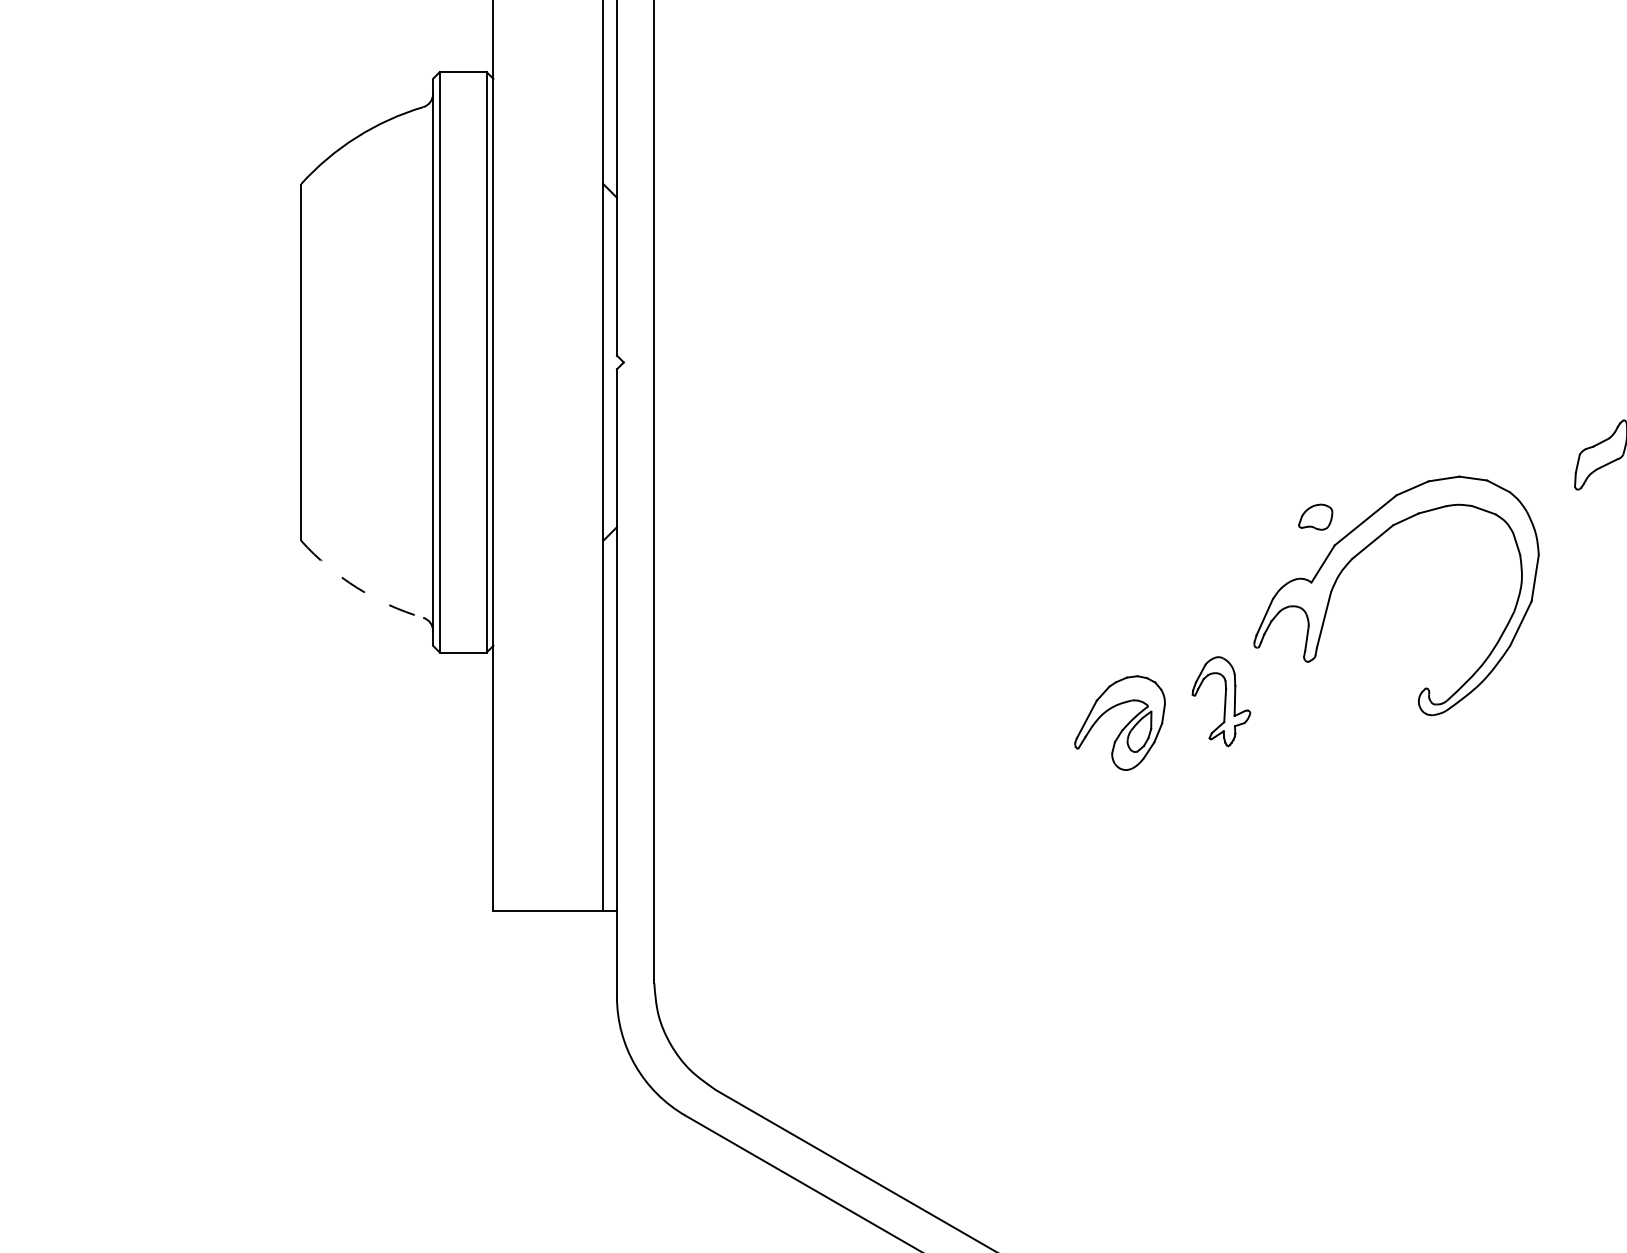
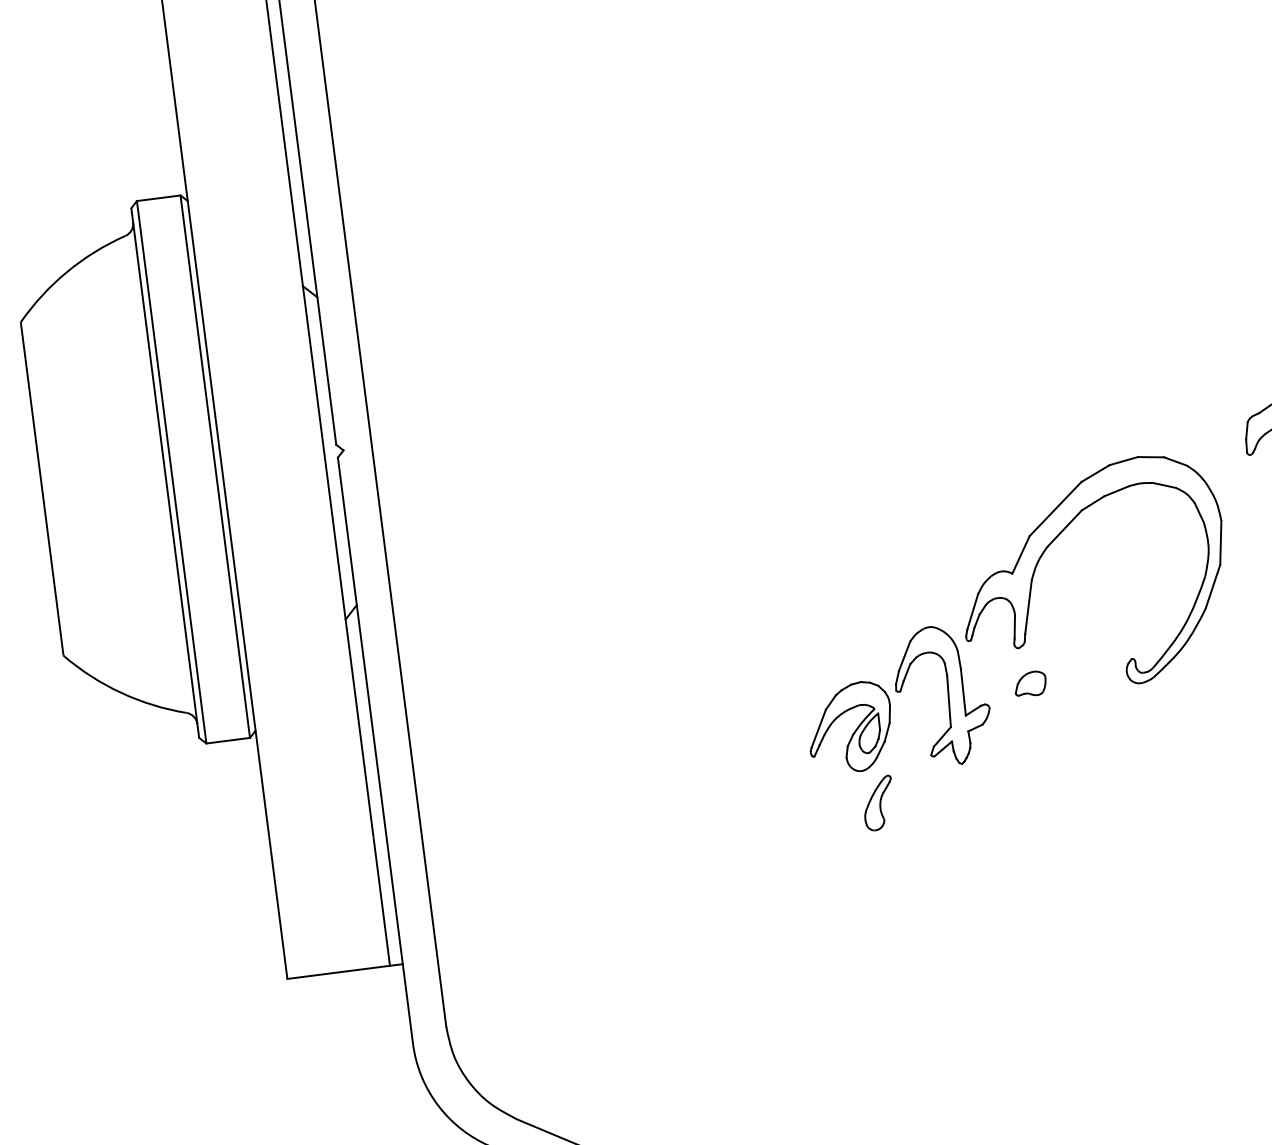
part: (1315, 516) -> (1030, 683), moved
arc: (356, 587) -> (120, 692), dashed -> solid
part: (1221, 701) -> (942, 695), size x1.67
part: (1139, 806) -> (878, 803), added

